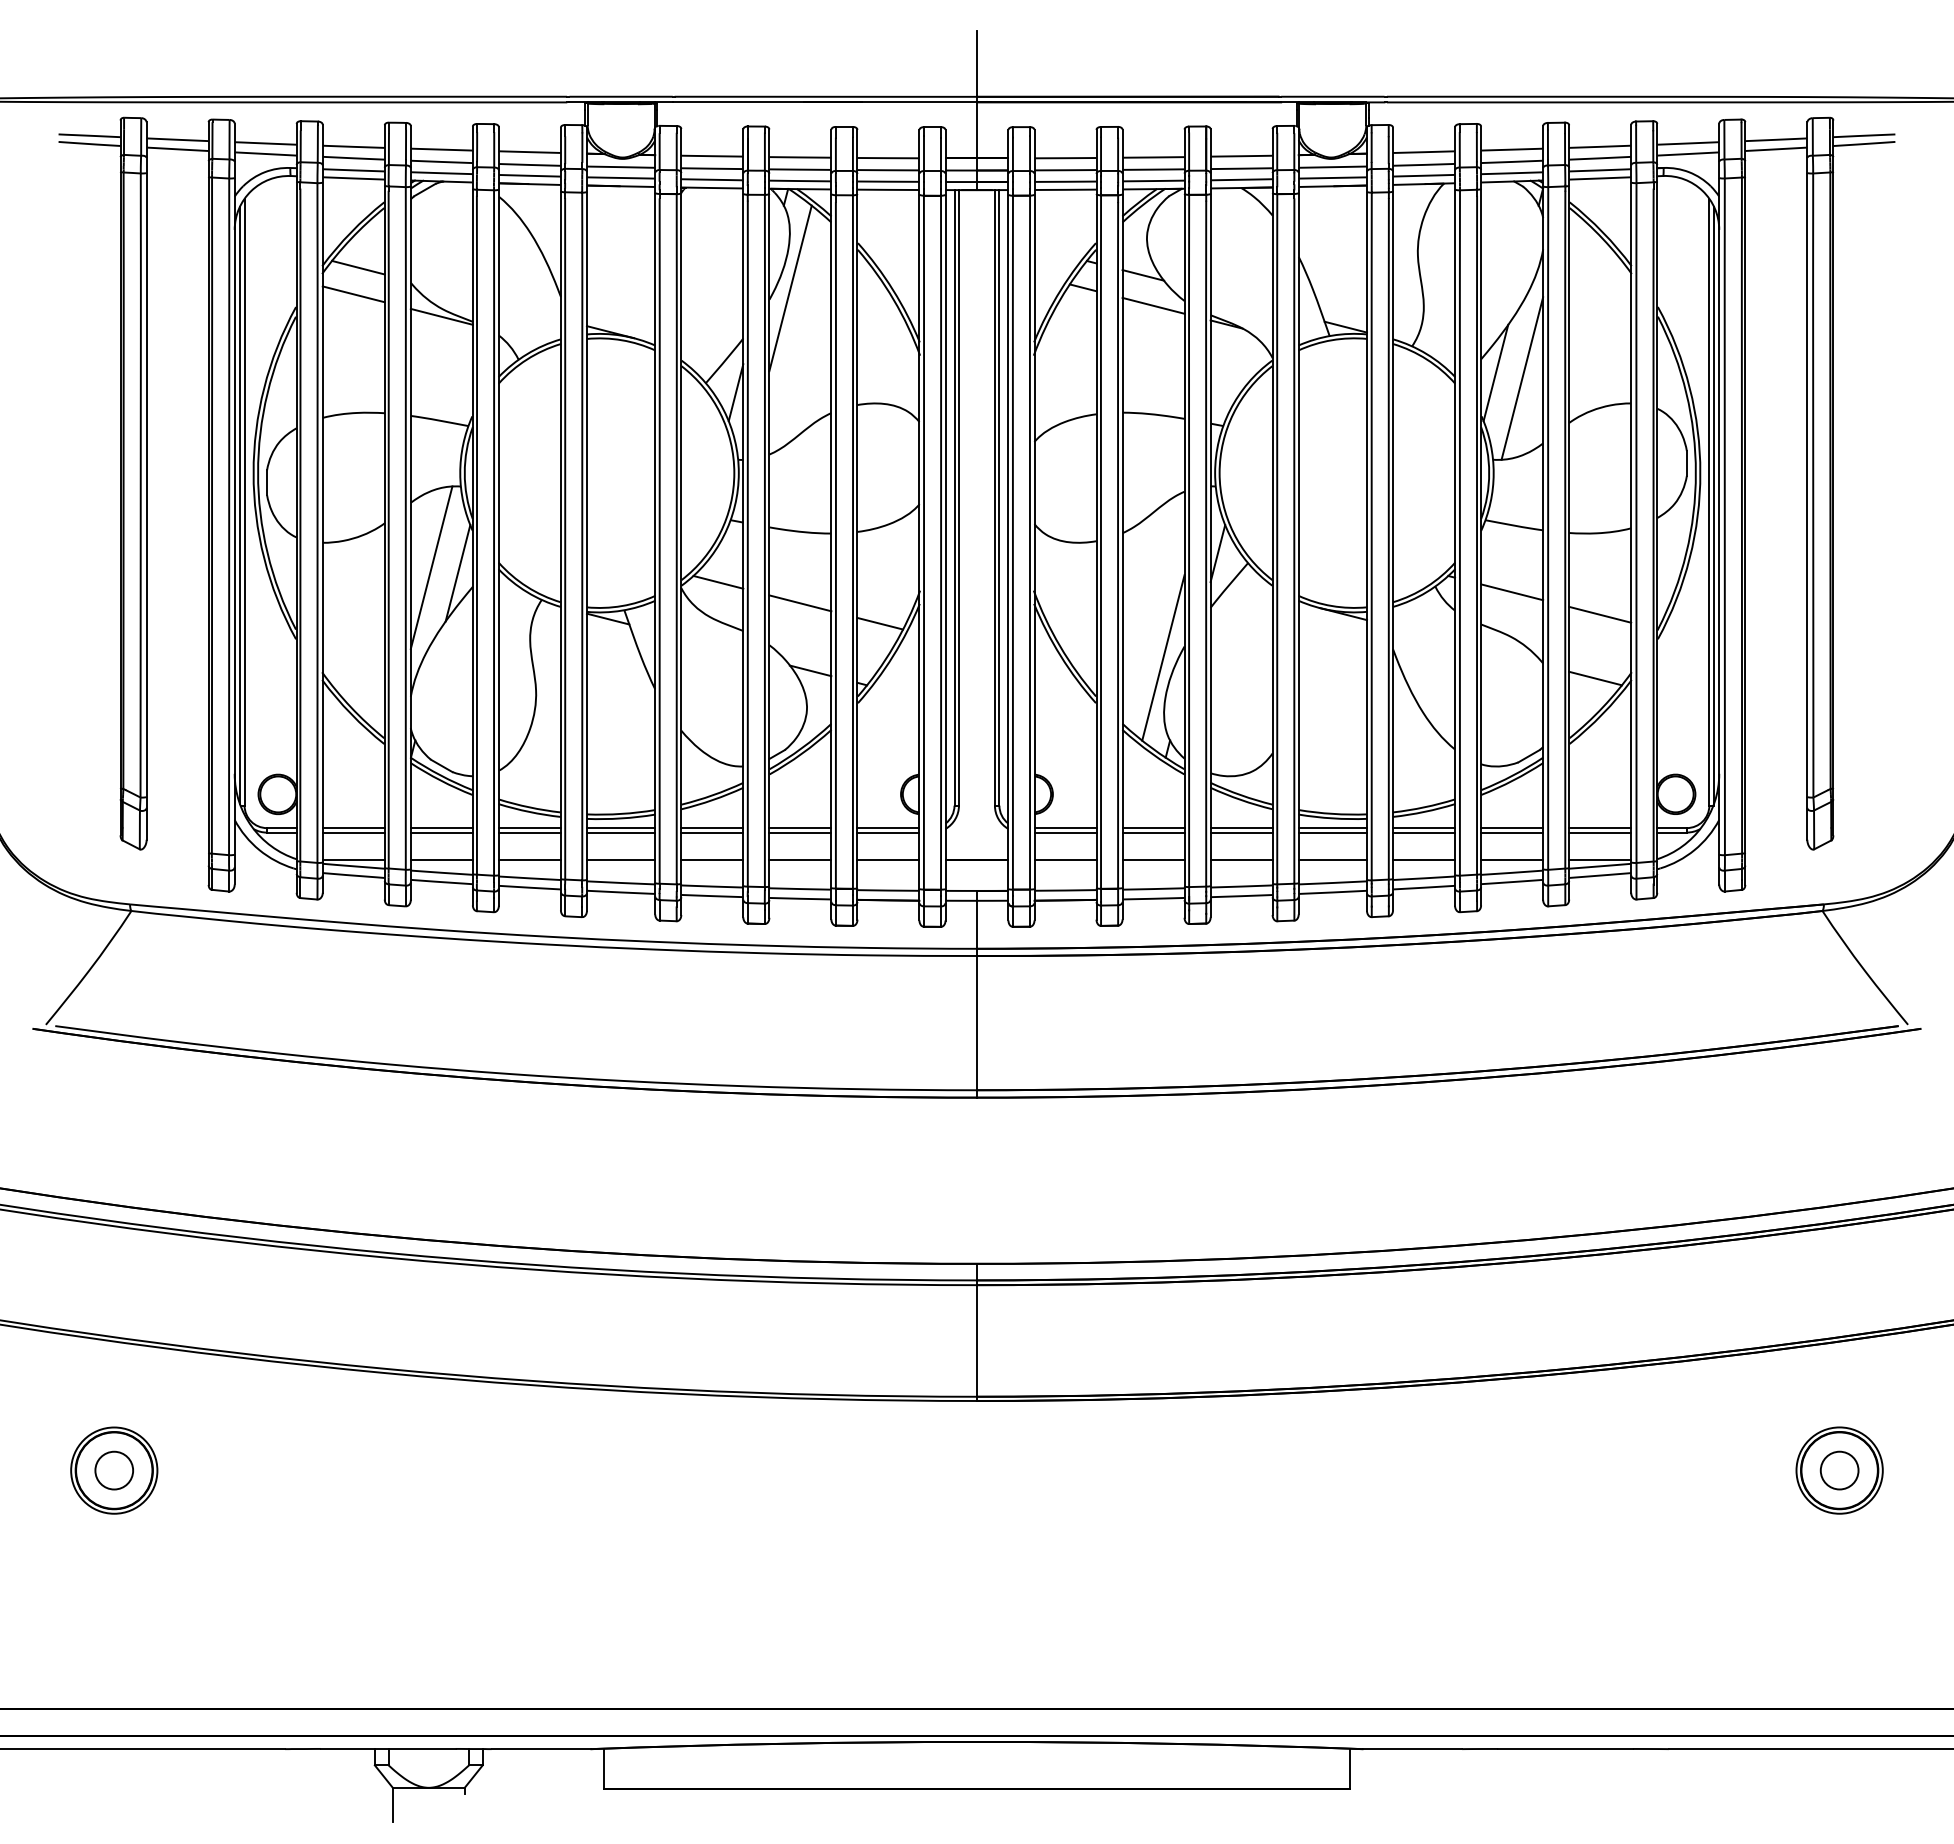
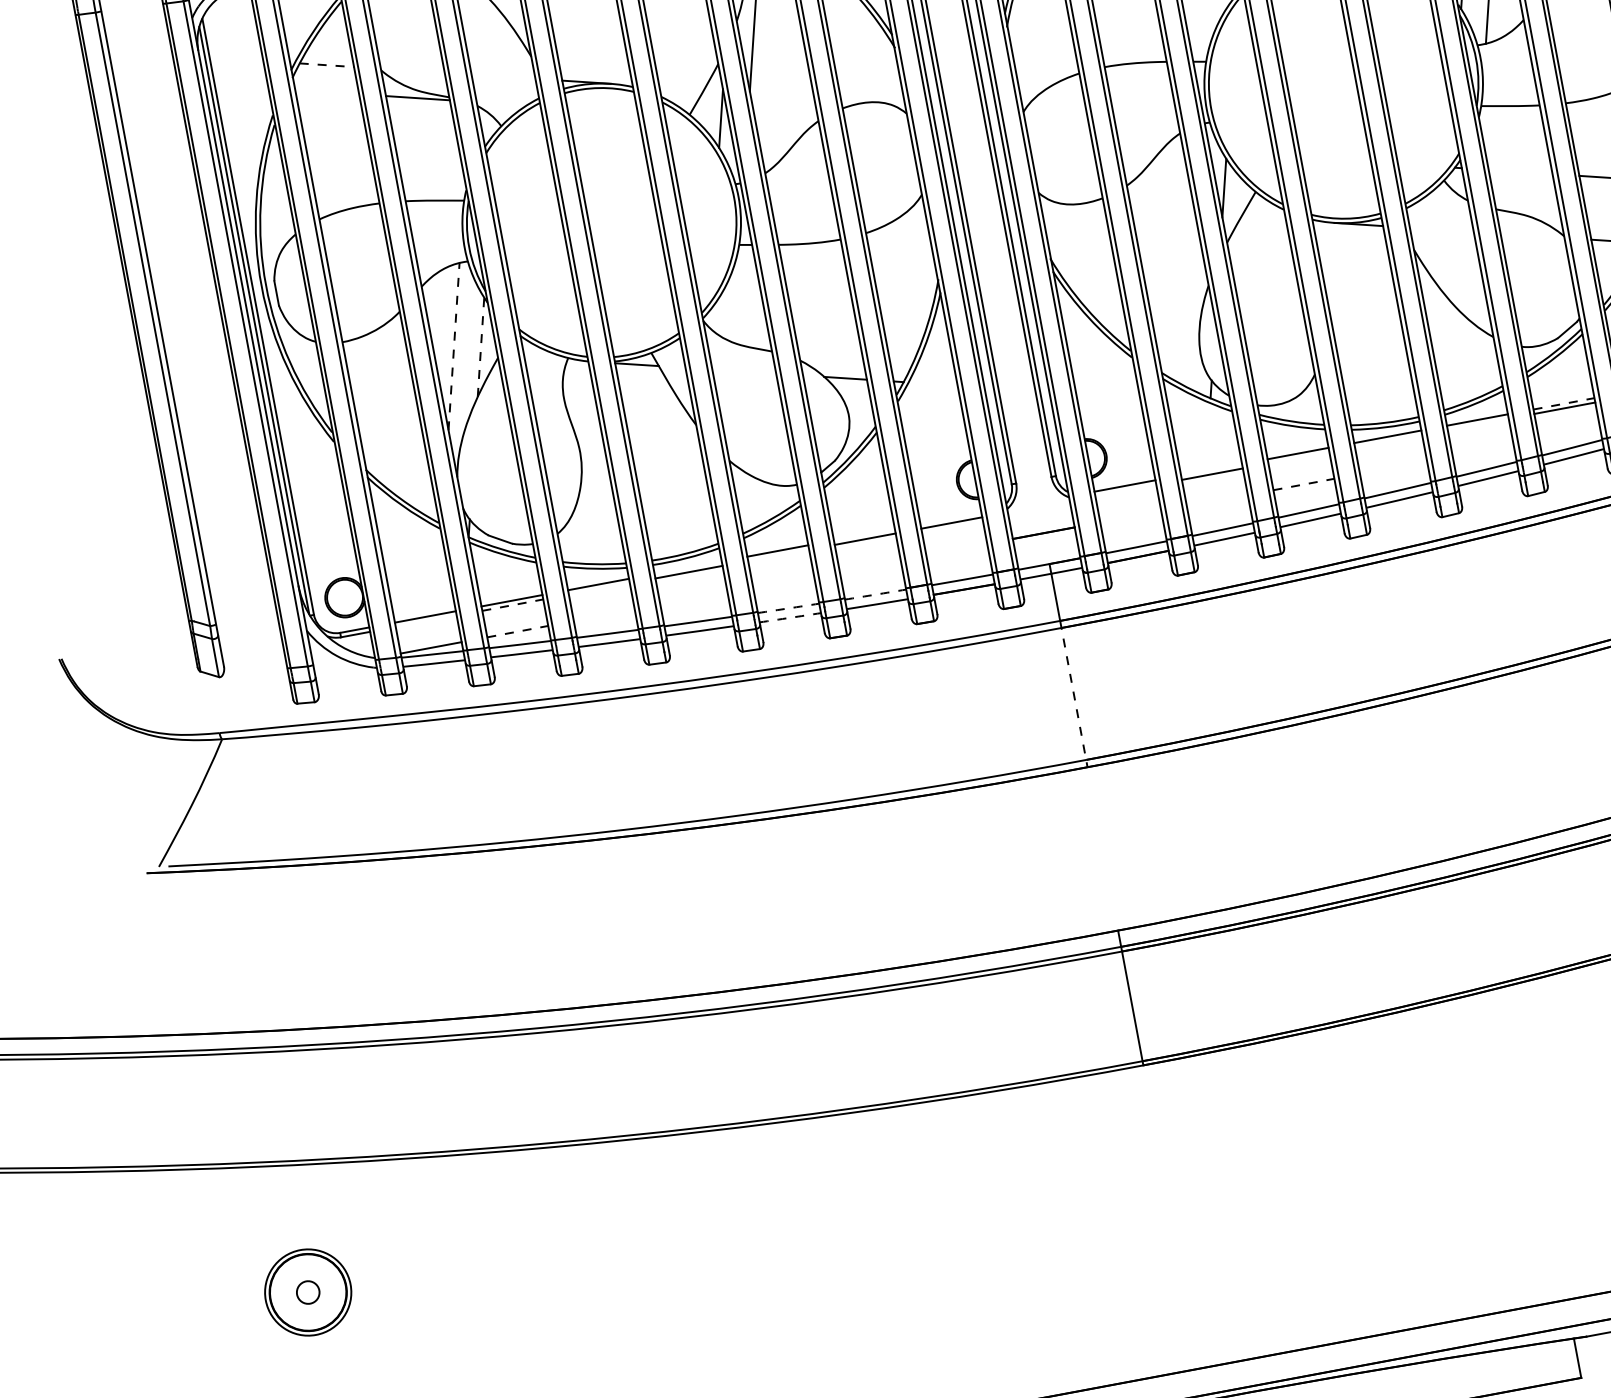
line: (358, 267) -> (326, 65), solid -> dashed
line: (353, 294) -> (327, 92), removed
line: (431, 567) -> (453, 346), solid -> dashed
line: (458, 573) -> (481, 347), solid -> dashed
line: (718, 581) -> (738, 307), removed
line: (1512, 592) -> (1521, 172), removed
line: (800, 603) -> (823, 313), removed
line: (880, 623) -> (905, 318), removed
line: (1163, 657) -> (1189, 300), removed
line: (620, 828) -> (687, 568), removed
line: (800, 828) -> (864, 535), removed
line: (888, 828) -> (951, 518), removed
line: (1153, 828) -> (1211, 470), removed
line: (1512, 828) -> (1564, 404), solid -> dashed
line: (353, 832) -> (425, 621), removed
line: (442, 832) -> (513, 604), solid -> dashed
line: (529, 832) -> (598, 588), removed
line: (712, 832) -> (778, 555), removed
line: (1065, 832) -> (1125, 490), removed
line: (1241, 832) -> (1298, 457), removed
line: (1332, 832) -> (1388, 441), removed
line: (1424, 832) -> (1478, 424), removed
line: (442, 859) -> (518, 631), solid -> dashed
line: (529, 859) -> (603, 615), removed
line: (620, 859) -> (693, 598), removed
line: (712, 859) -> (783, 581), removed
line: (800, 859) -> (870, 565), removed
line: (888, 859) -> (956, 549), removed
line: (1065, 859) -> (1130, 516), removed
line: (1153, 859) -> (1217, 500), removed
line: (1242, 859) -> (1304, 484), solid -> dashed
line: (1332, 859) -> (1393, 467), removed
line: (1424, 859) -> (1483, 450), removed
line: (1512, 859) -> (1570, 434), removed
arc: (712, 886) -> (788, 608), solid -> dashed
arc: (800, 889) -> (875, 595), solid -> dashed
arc: (712, 896) -> (790, 618), solid -> dashed
line: (976, 1023) -> (1073, 694), solid -> dashed
circle: (114, 1470) -> (308, 1292), size x0.6

